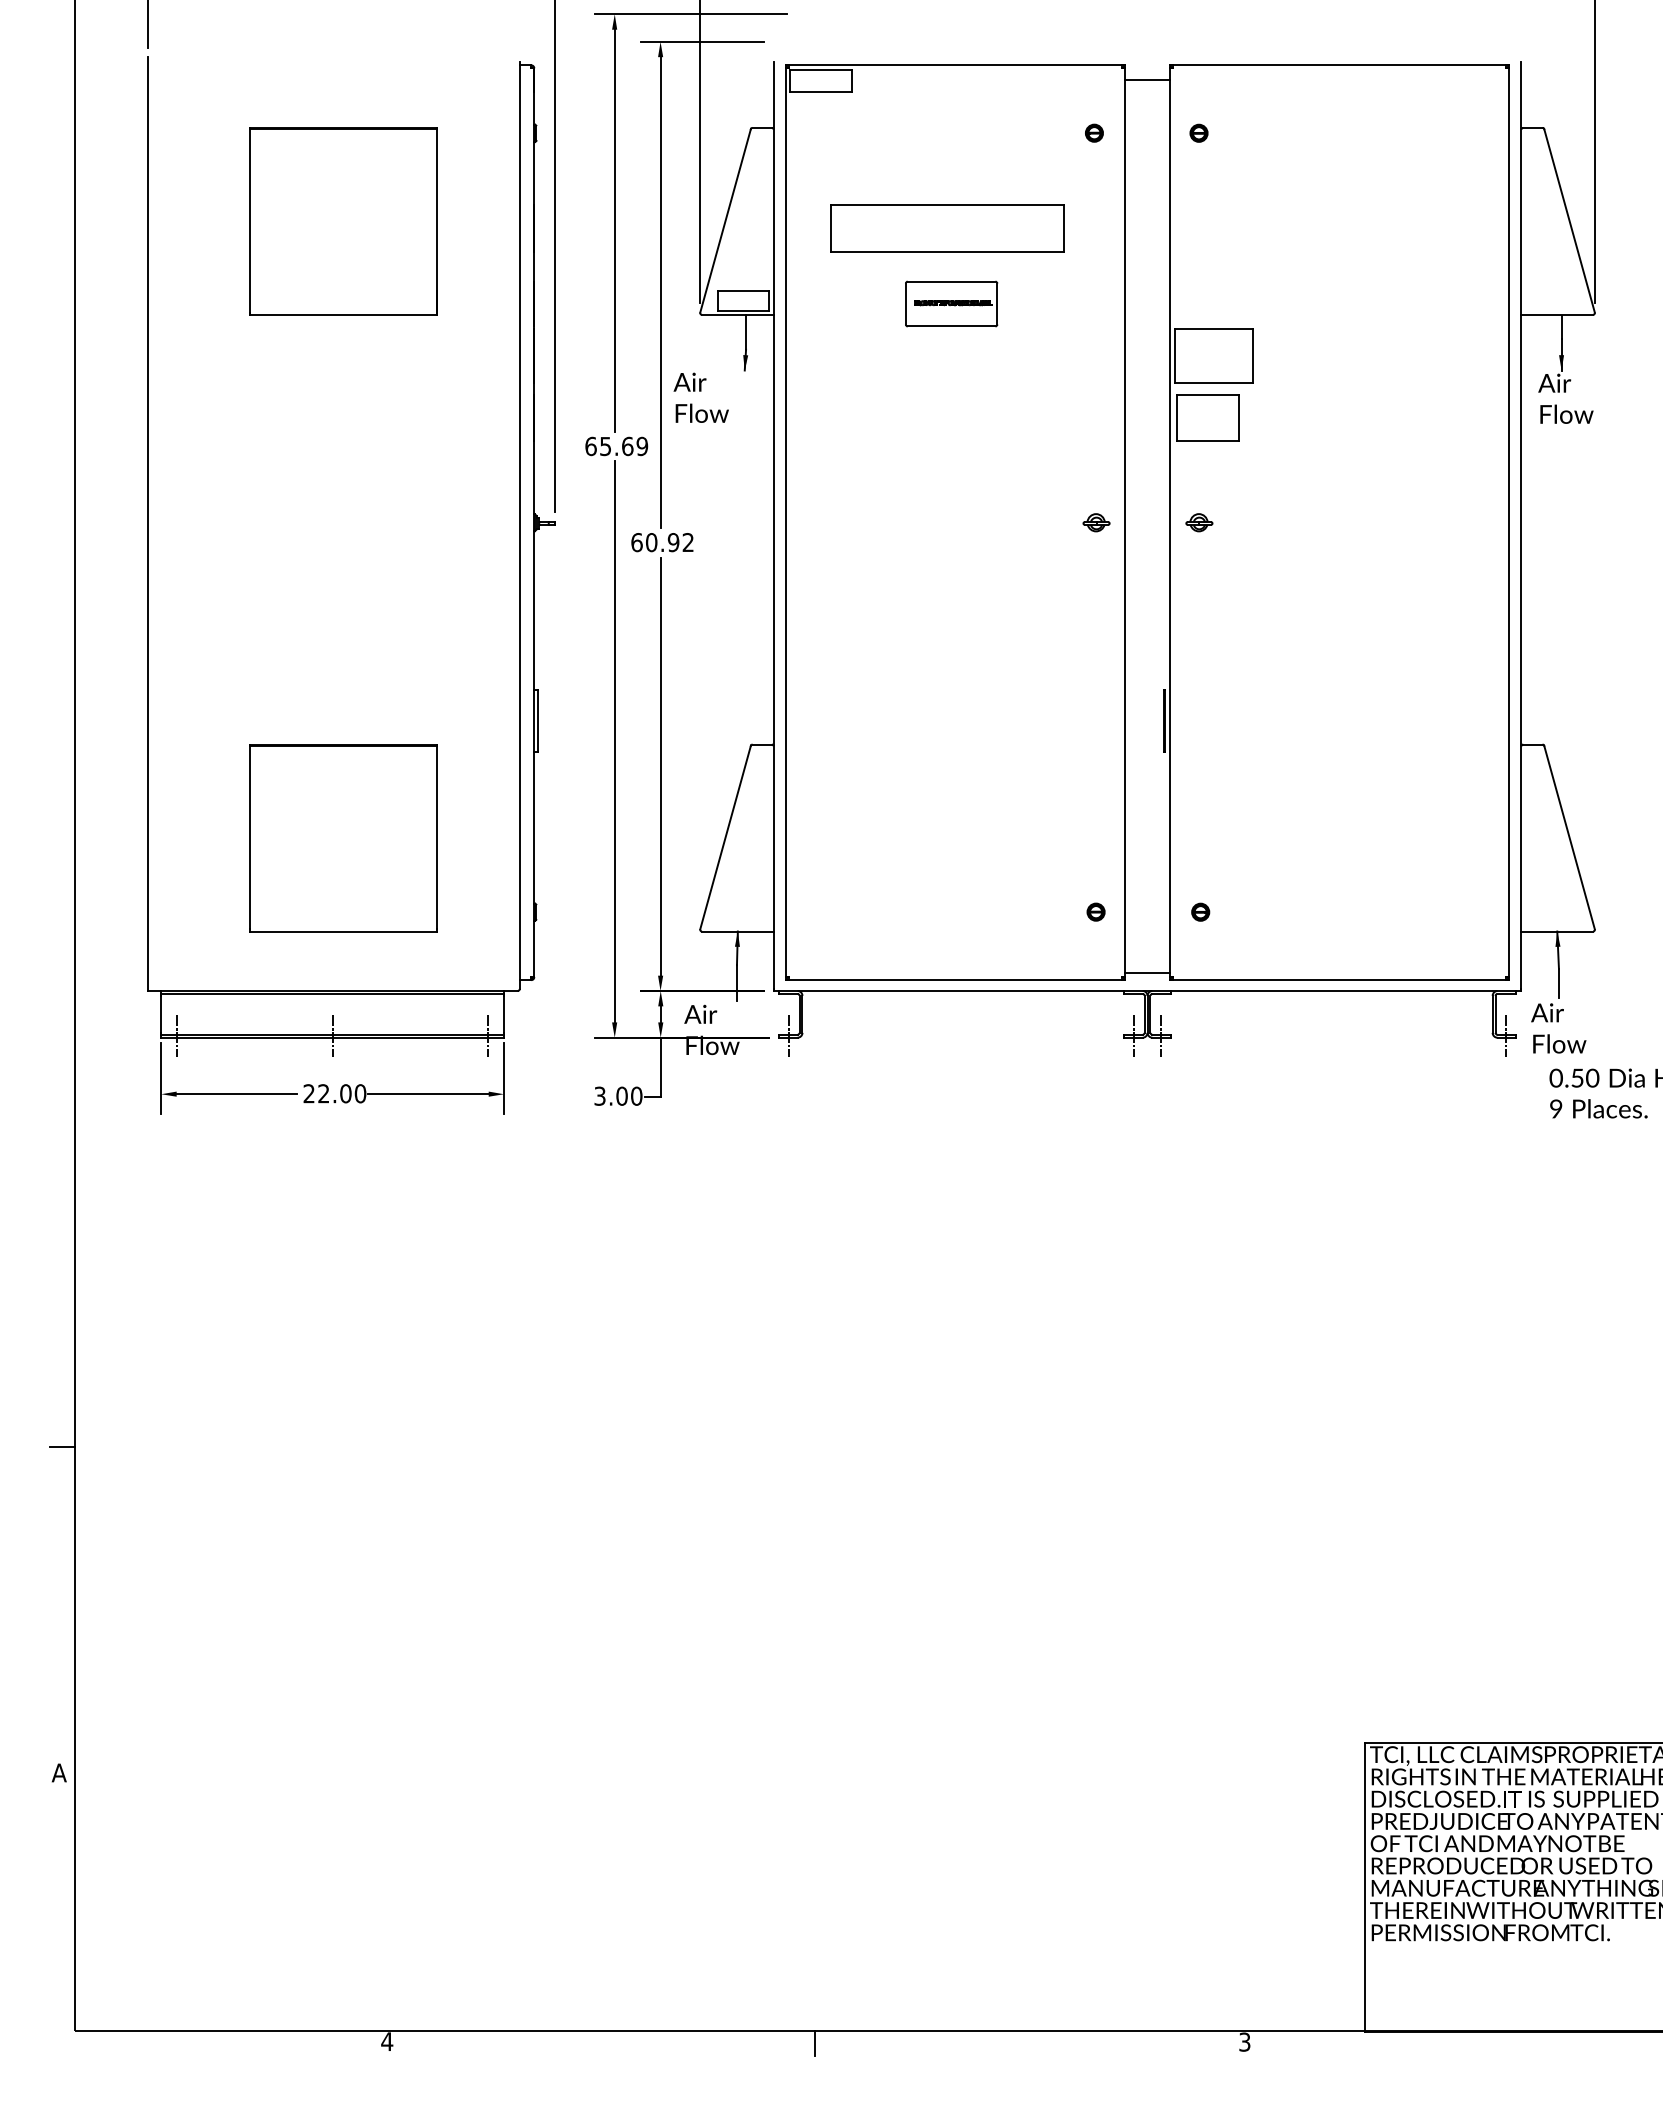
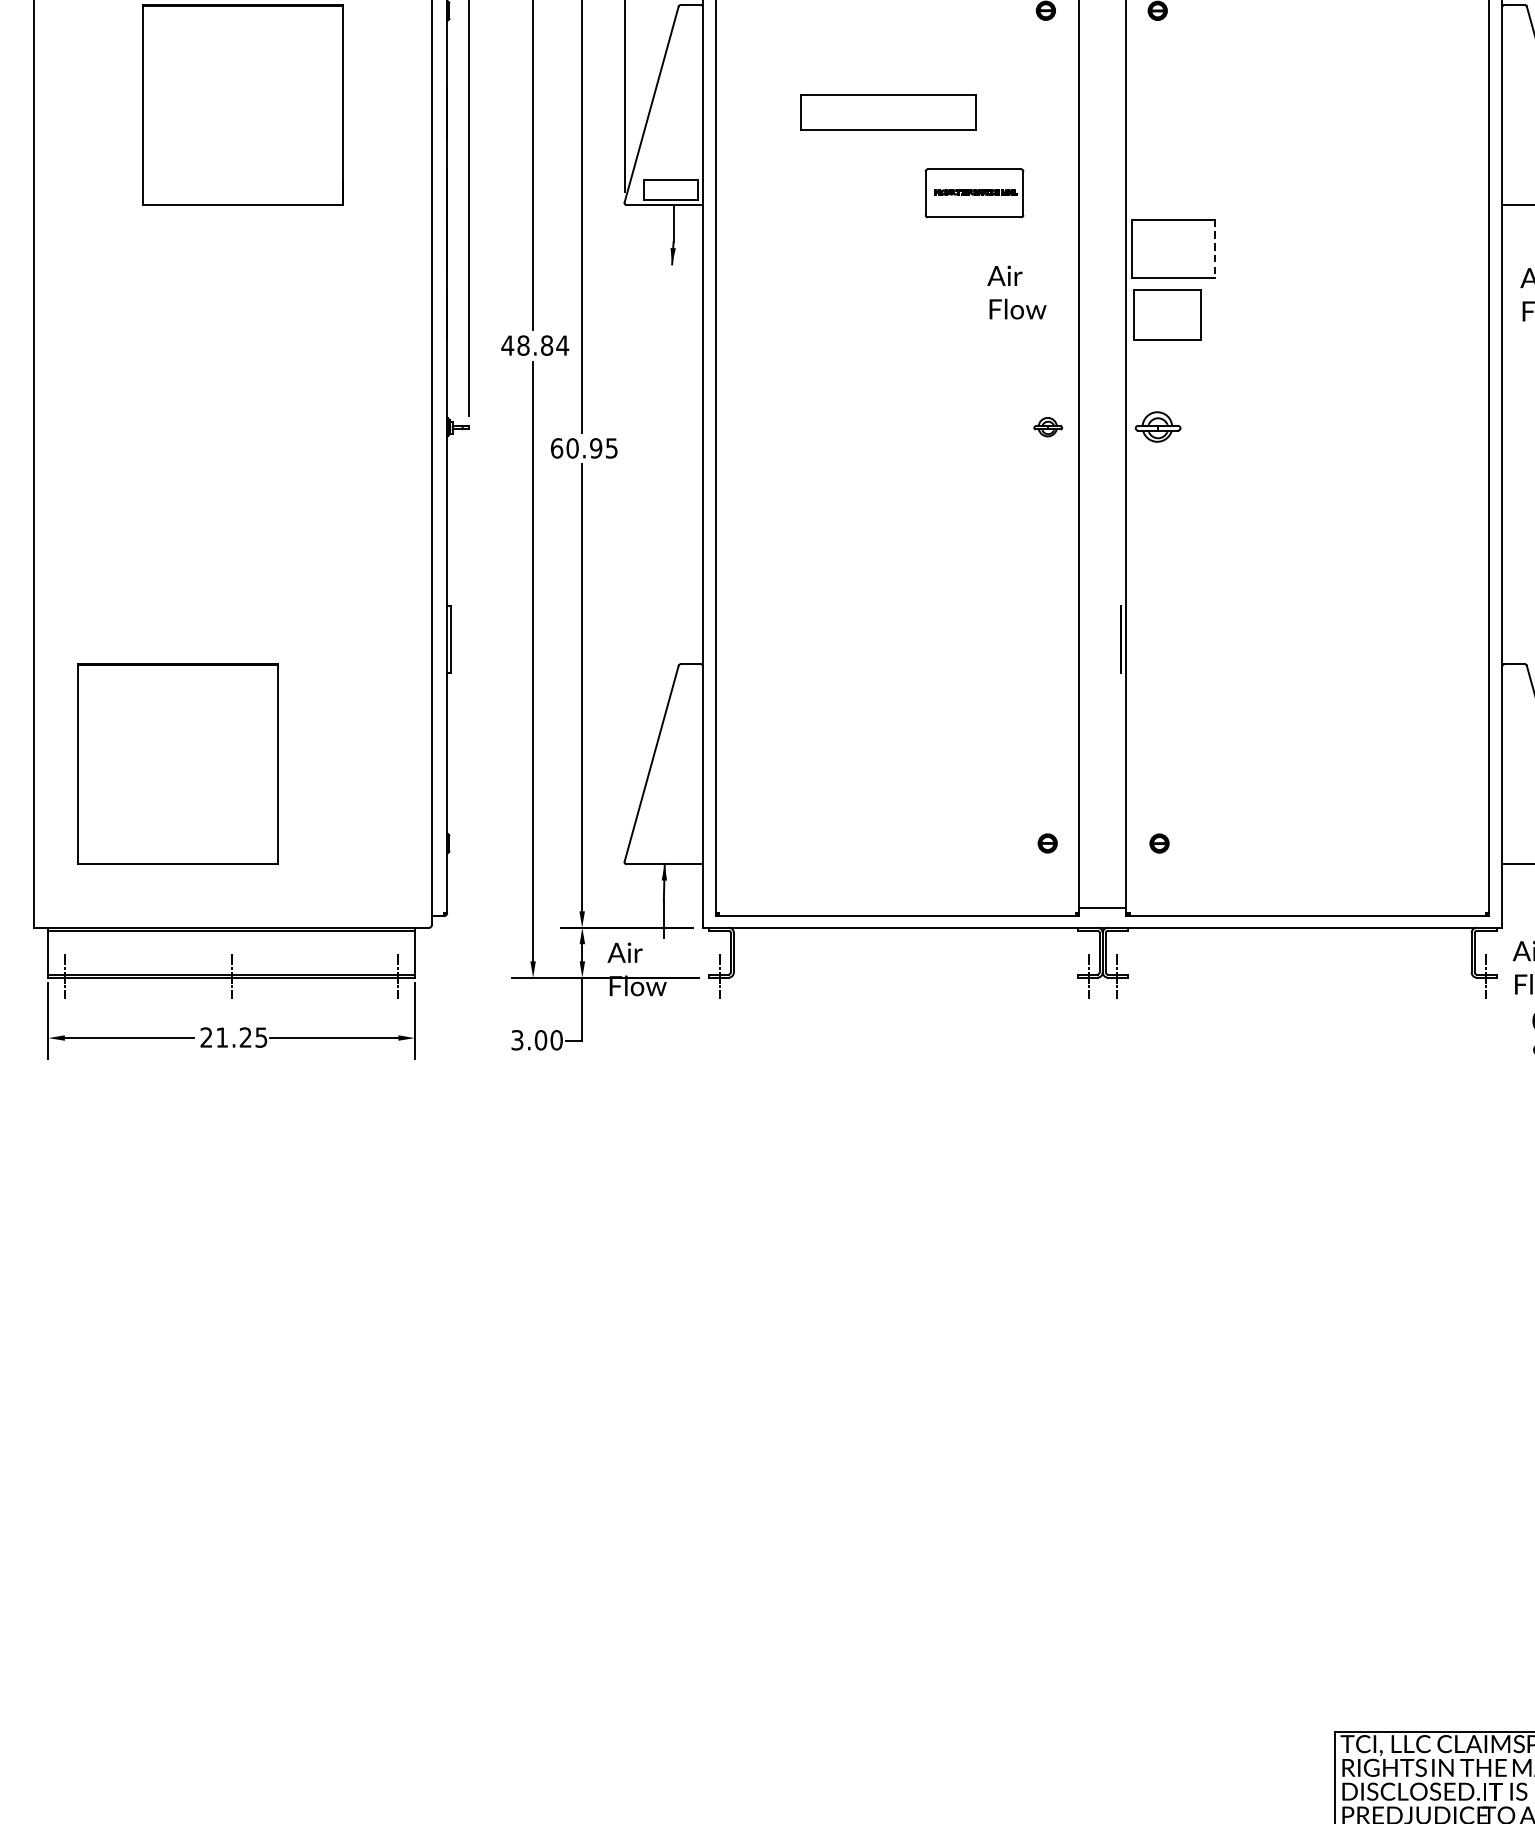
part: (947, 228) -> (888, 112), size x0.7
part: (951, 303) -> (974, 192), moved
line: (1252, 356) -> (1214, 249), solid -> dashed
text: (700, 397) -> (1016, 292), moved
text: (616, 446) -> (535, 345), 65.69 -> 48.84
part: (1199, 522) -> (1158, 426), size x1.6
text: (687, 542) -> (610, 448), 60.92 -> 60.95
part: (343, 838) -> (178, 764), moved
text: (342, 1093) -> (242, 1037), 22.00 -> 21.25

